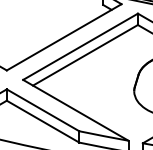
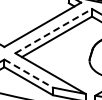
line: (81, 45) -> (54, 30), solid -> dashed
line: (42, 110) -> (28, 73), solid -> dashed

